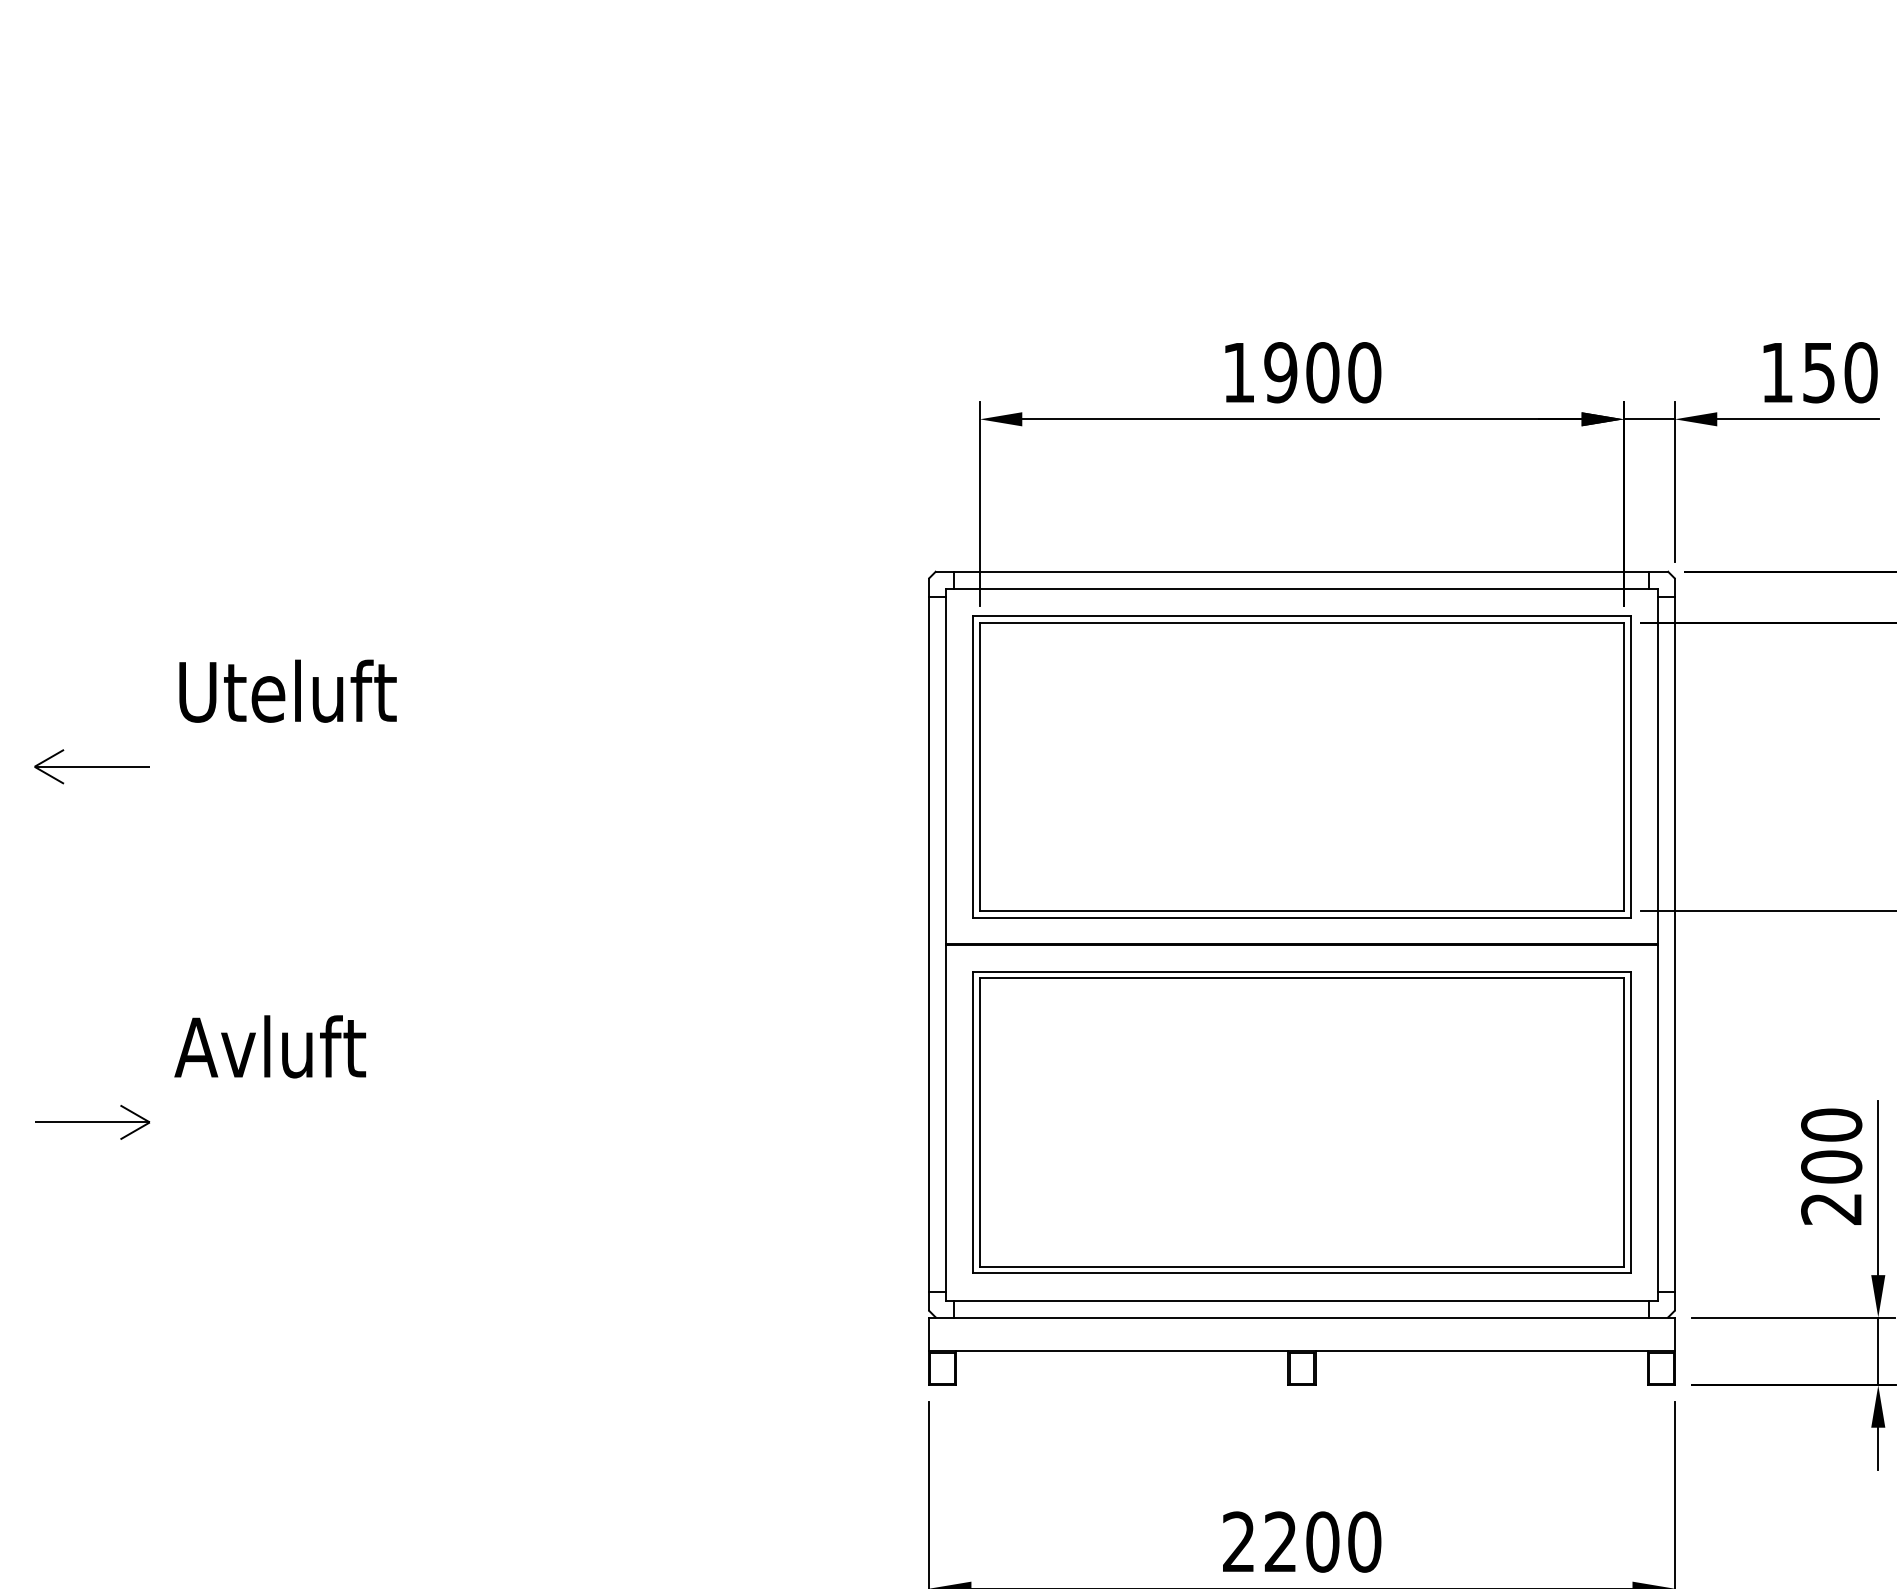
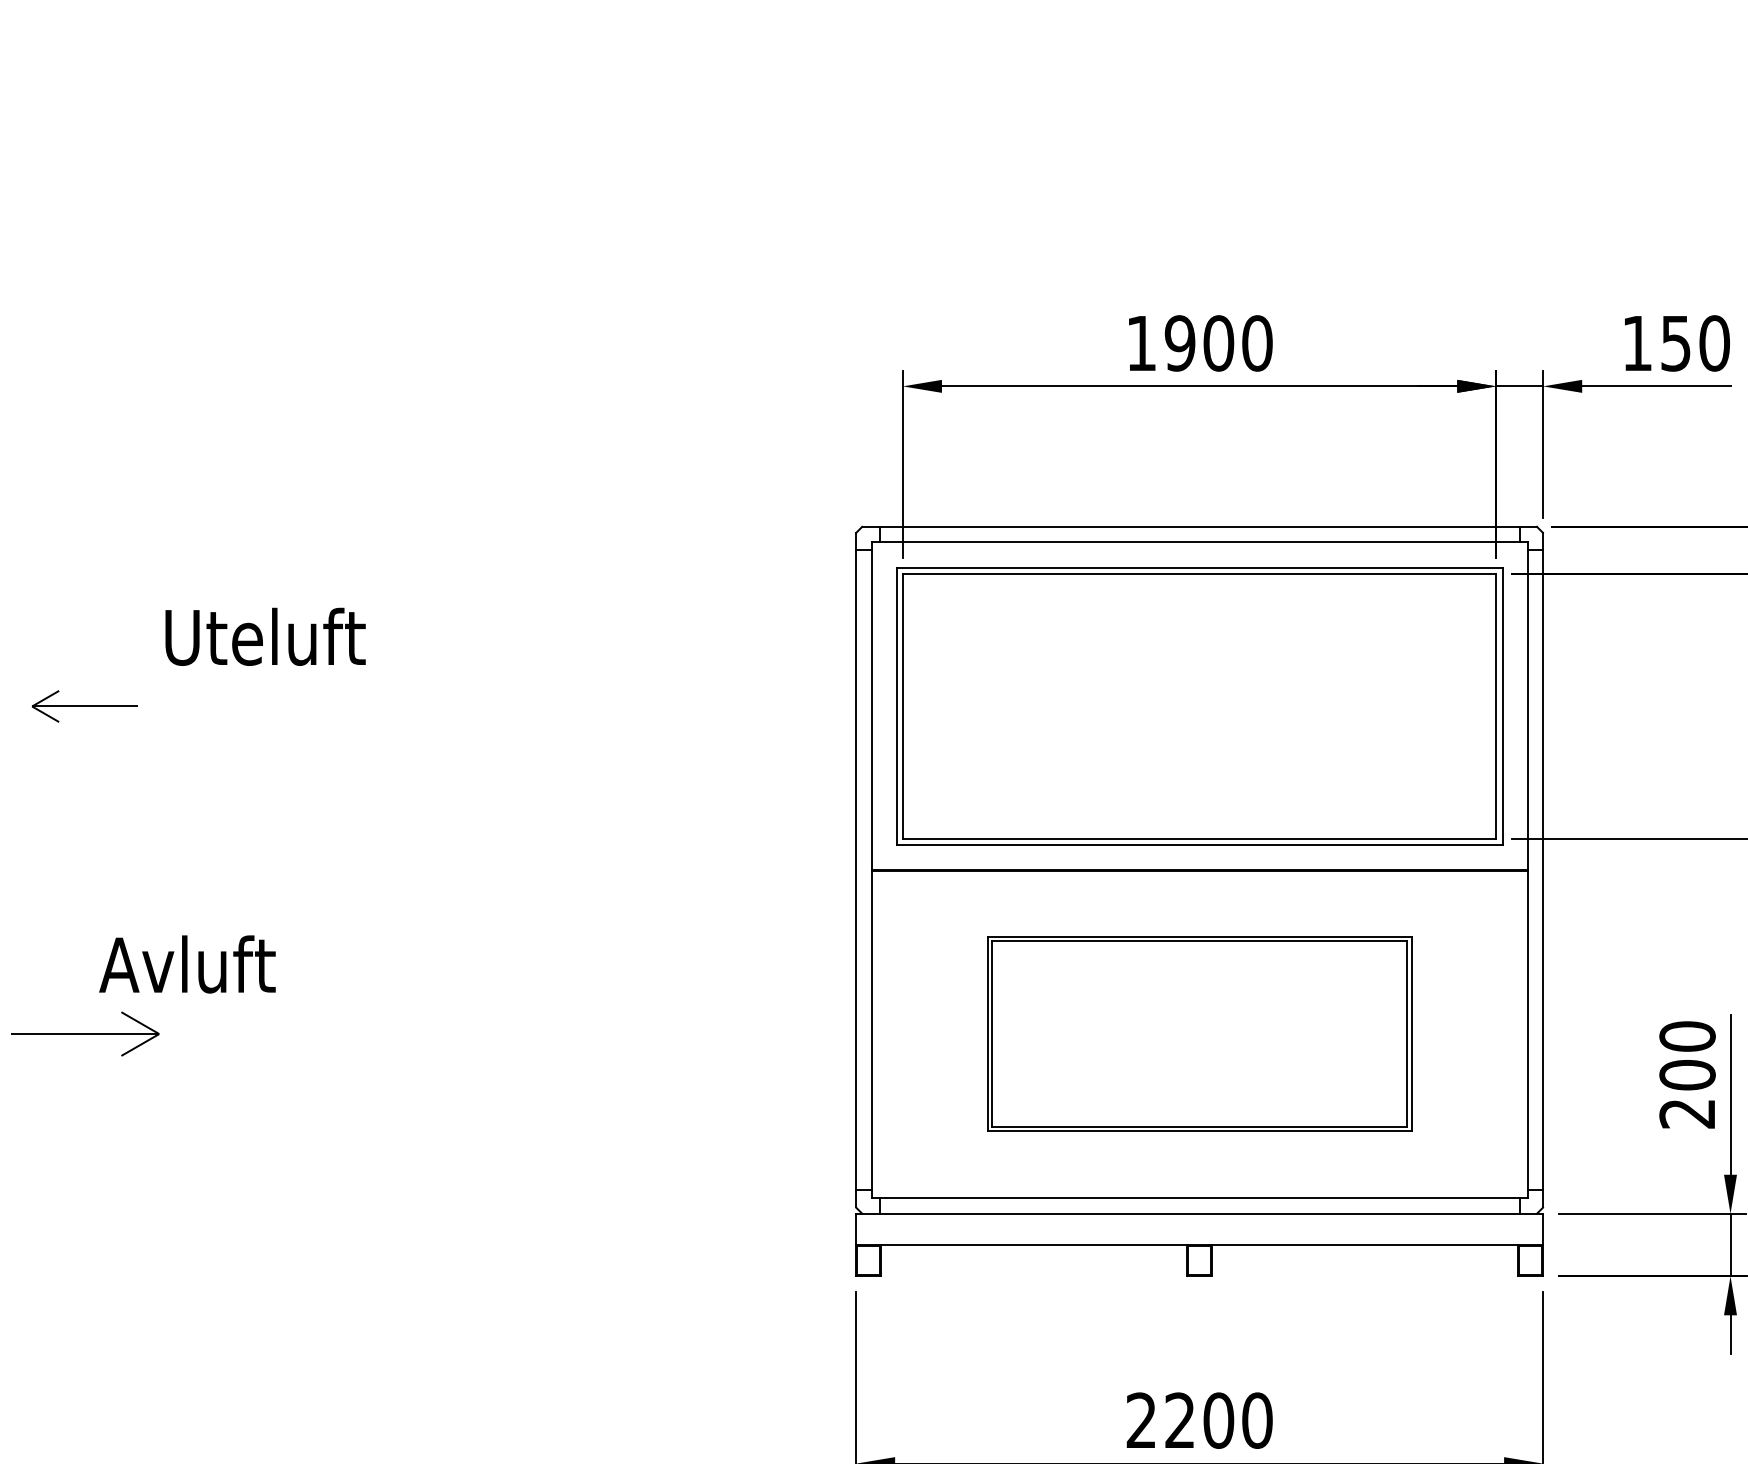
text: (269, 1046) -> (186, 964), moved
part: (92, 1122) -> (85, 1034), size x1.4
part: (1301, 1122) -> (1199, 1034), size x0.7

